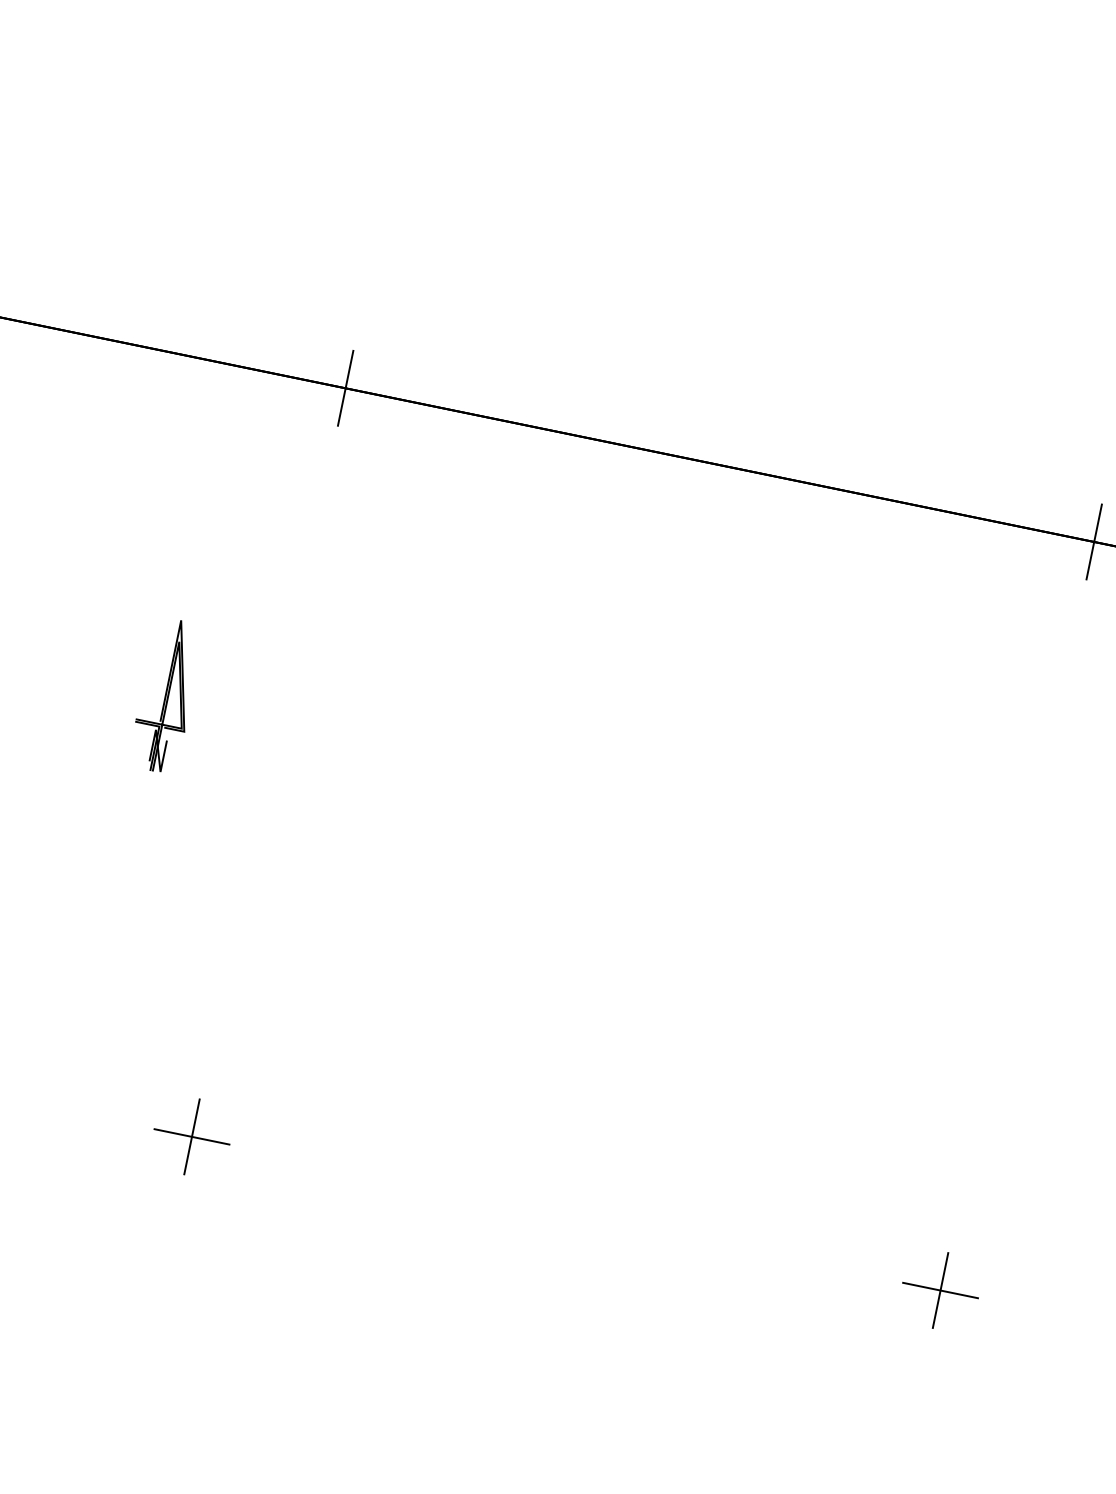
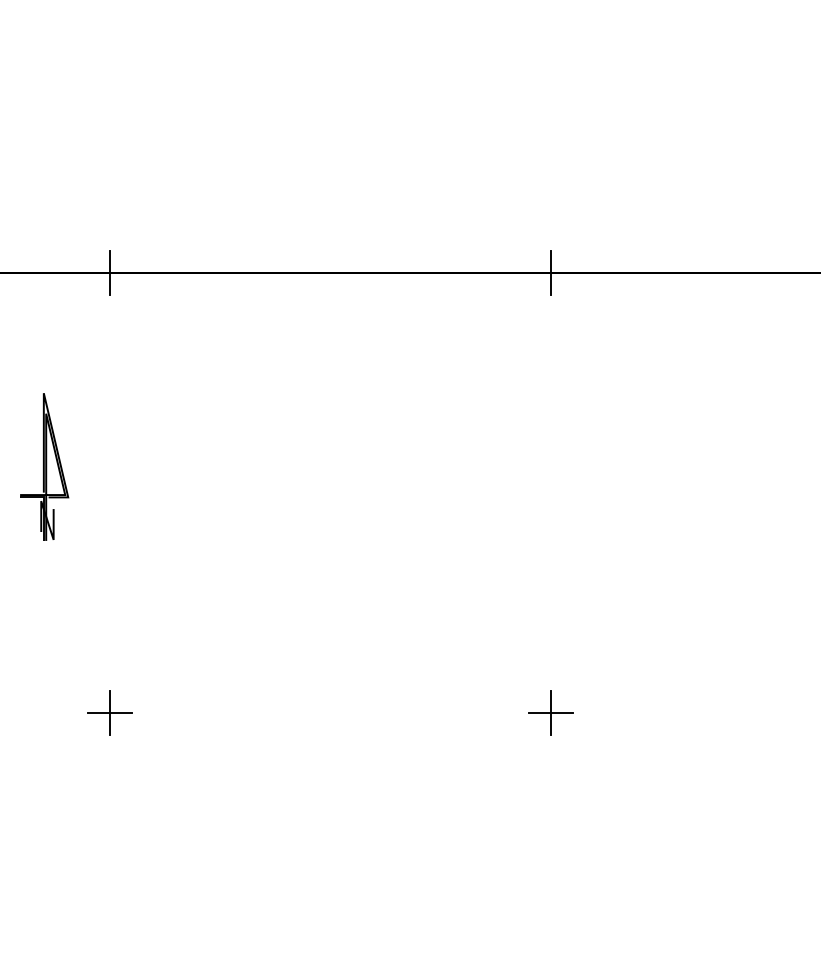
part: (166, 694) -> (44, 466), size x1.67

